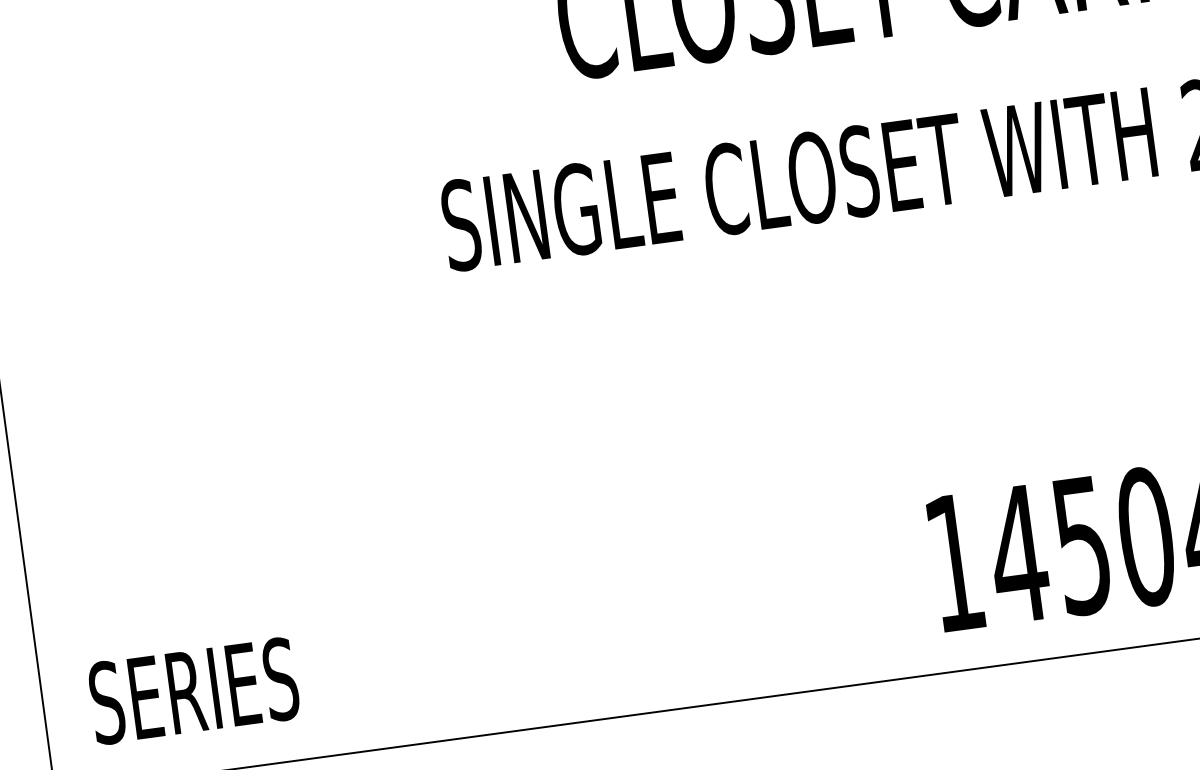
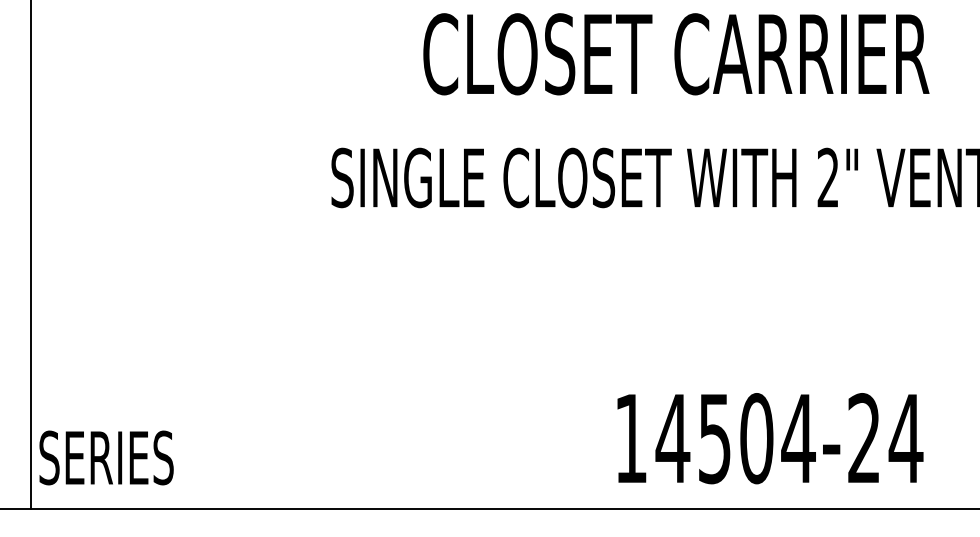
text: (193, 690) -> (106, 457), moved

